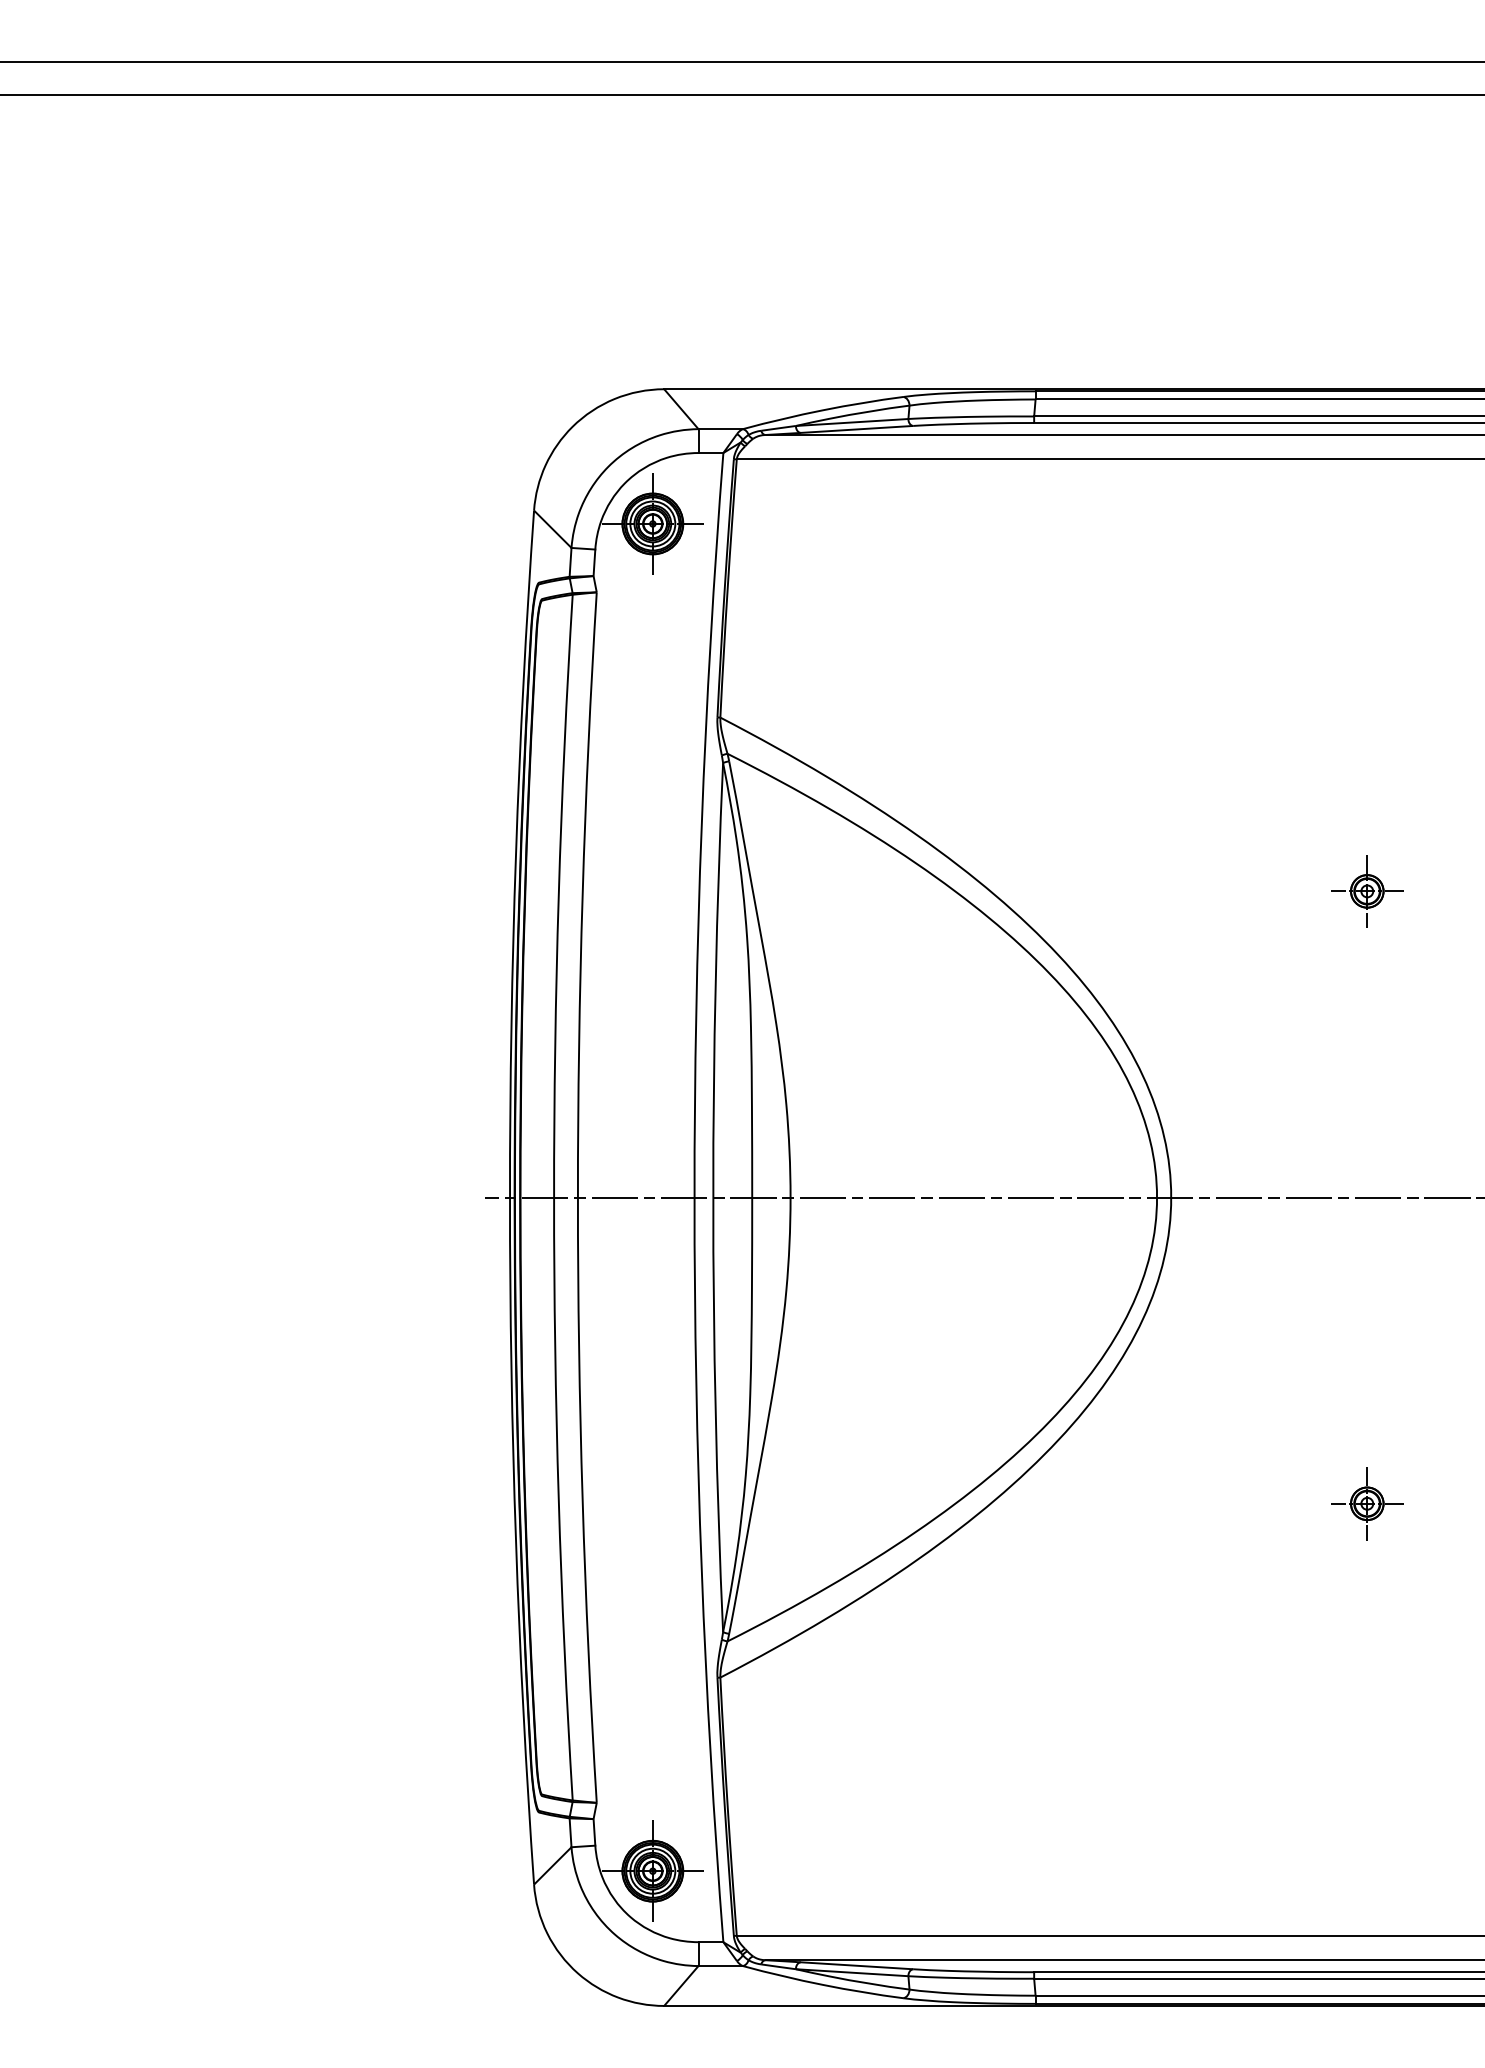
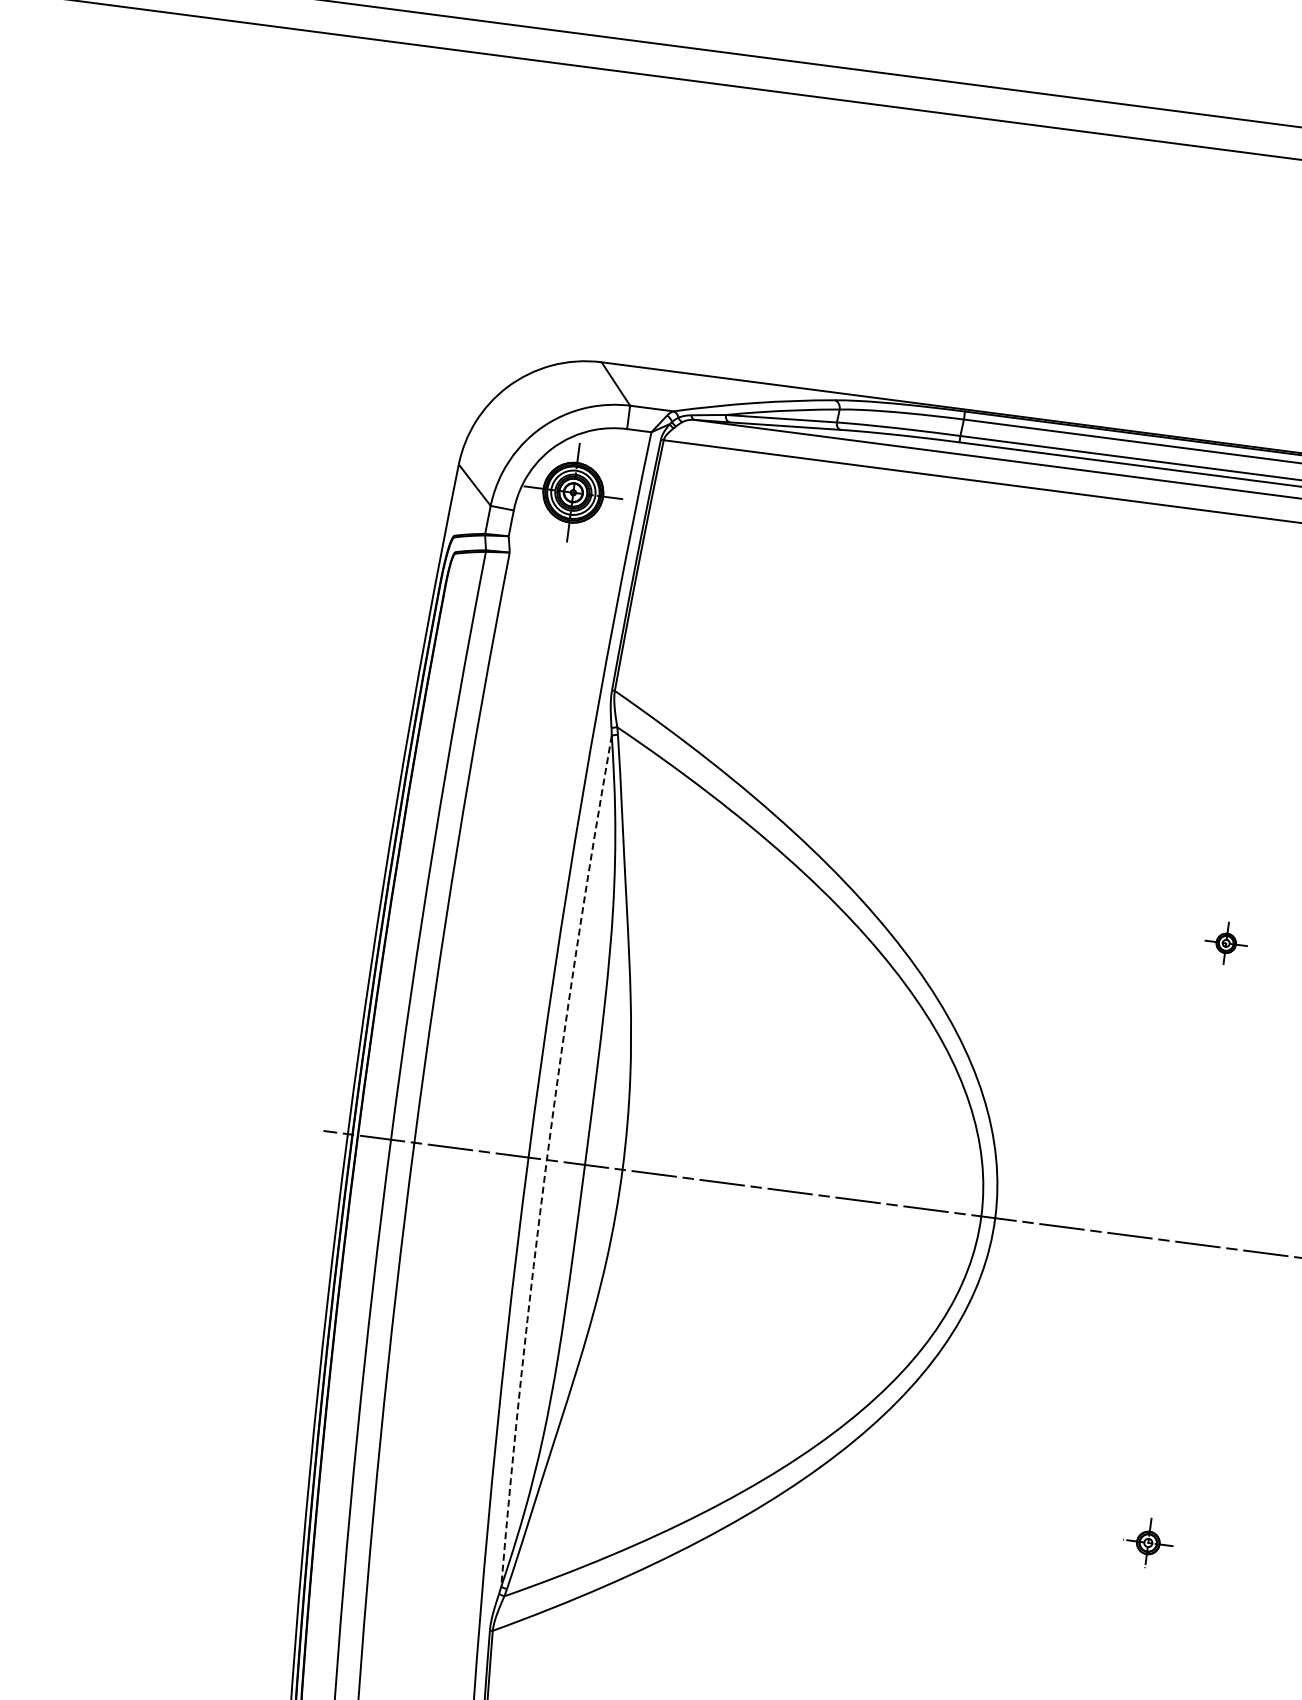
part: (1367, 891) -> (1226, 943), size x0.6
arc: (713, 1197) -> (547, 1159), solid -> dashed
part: (1367, 1503) -> (1148, 1542), size x0.7

